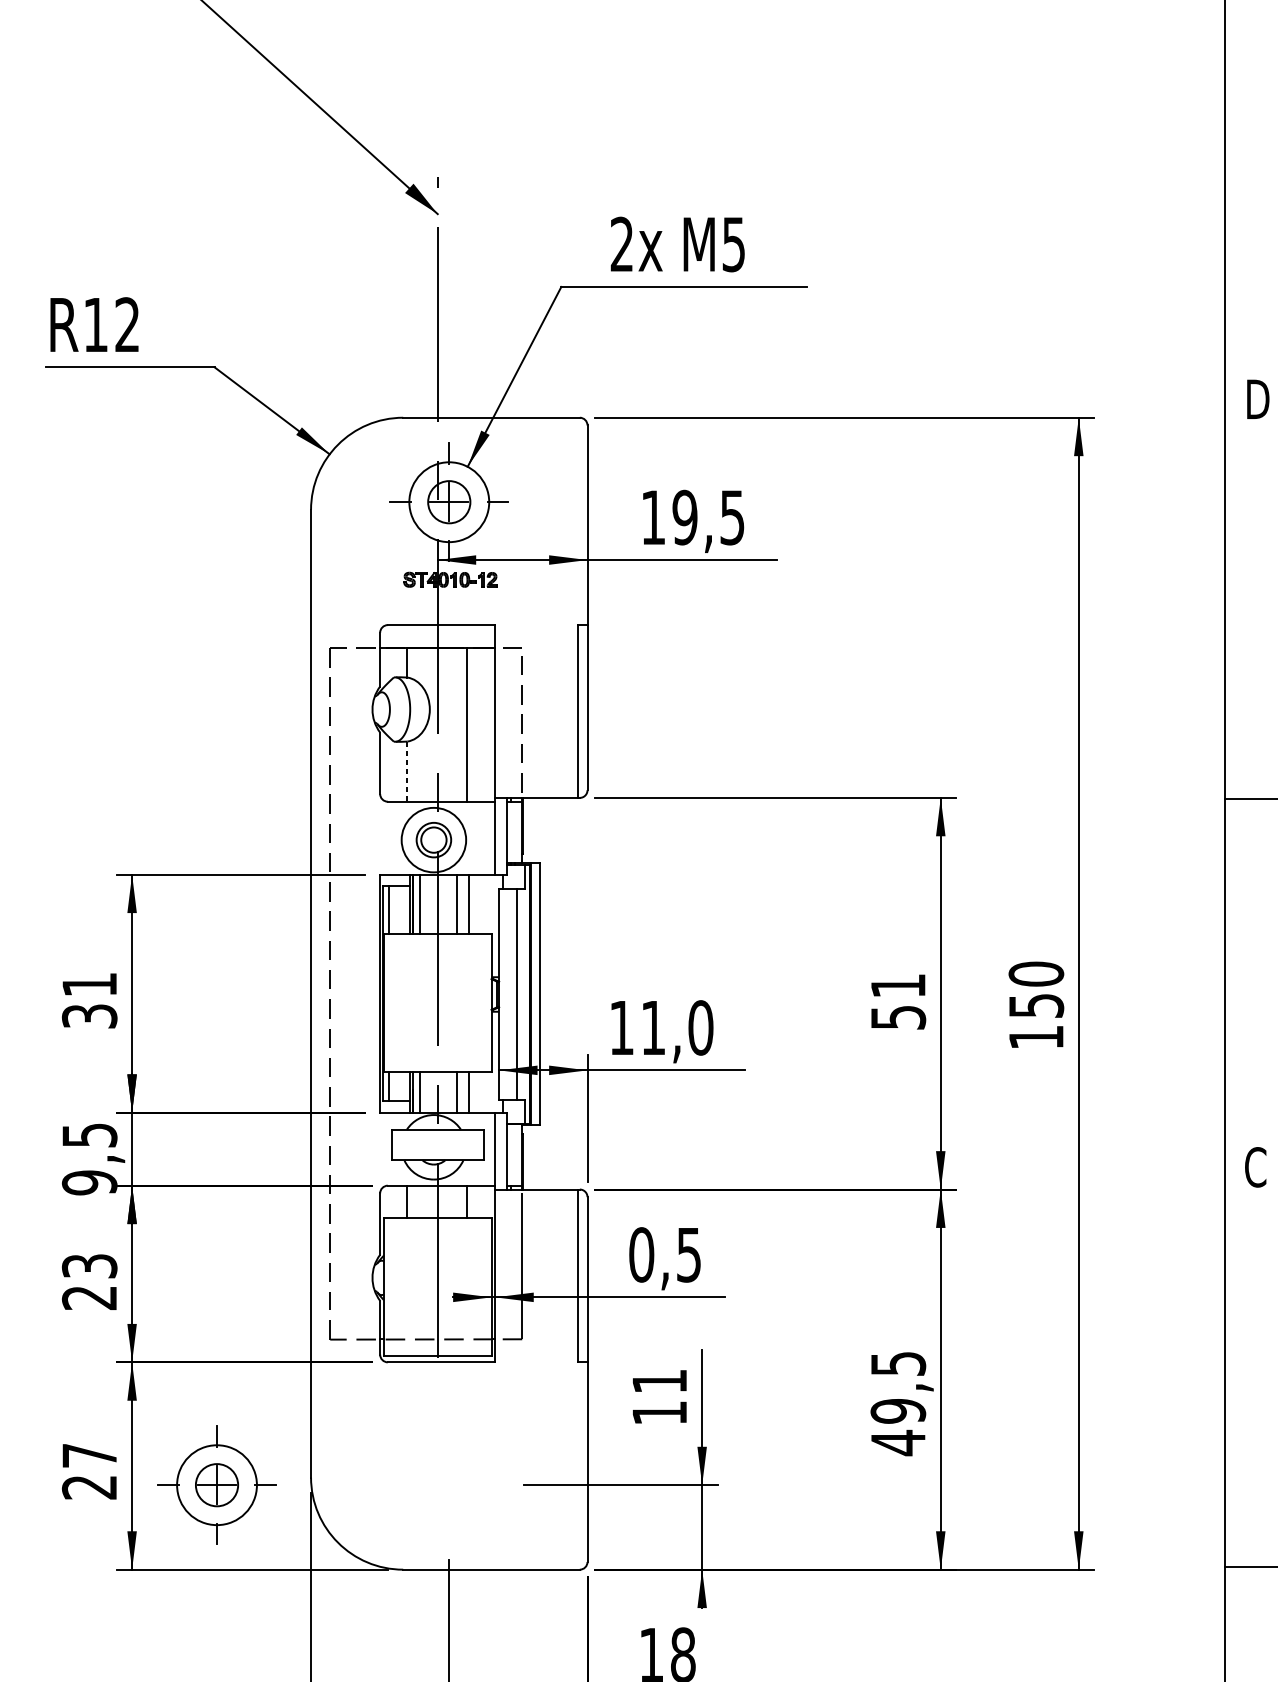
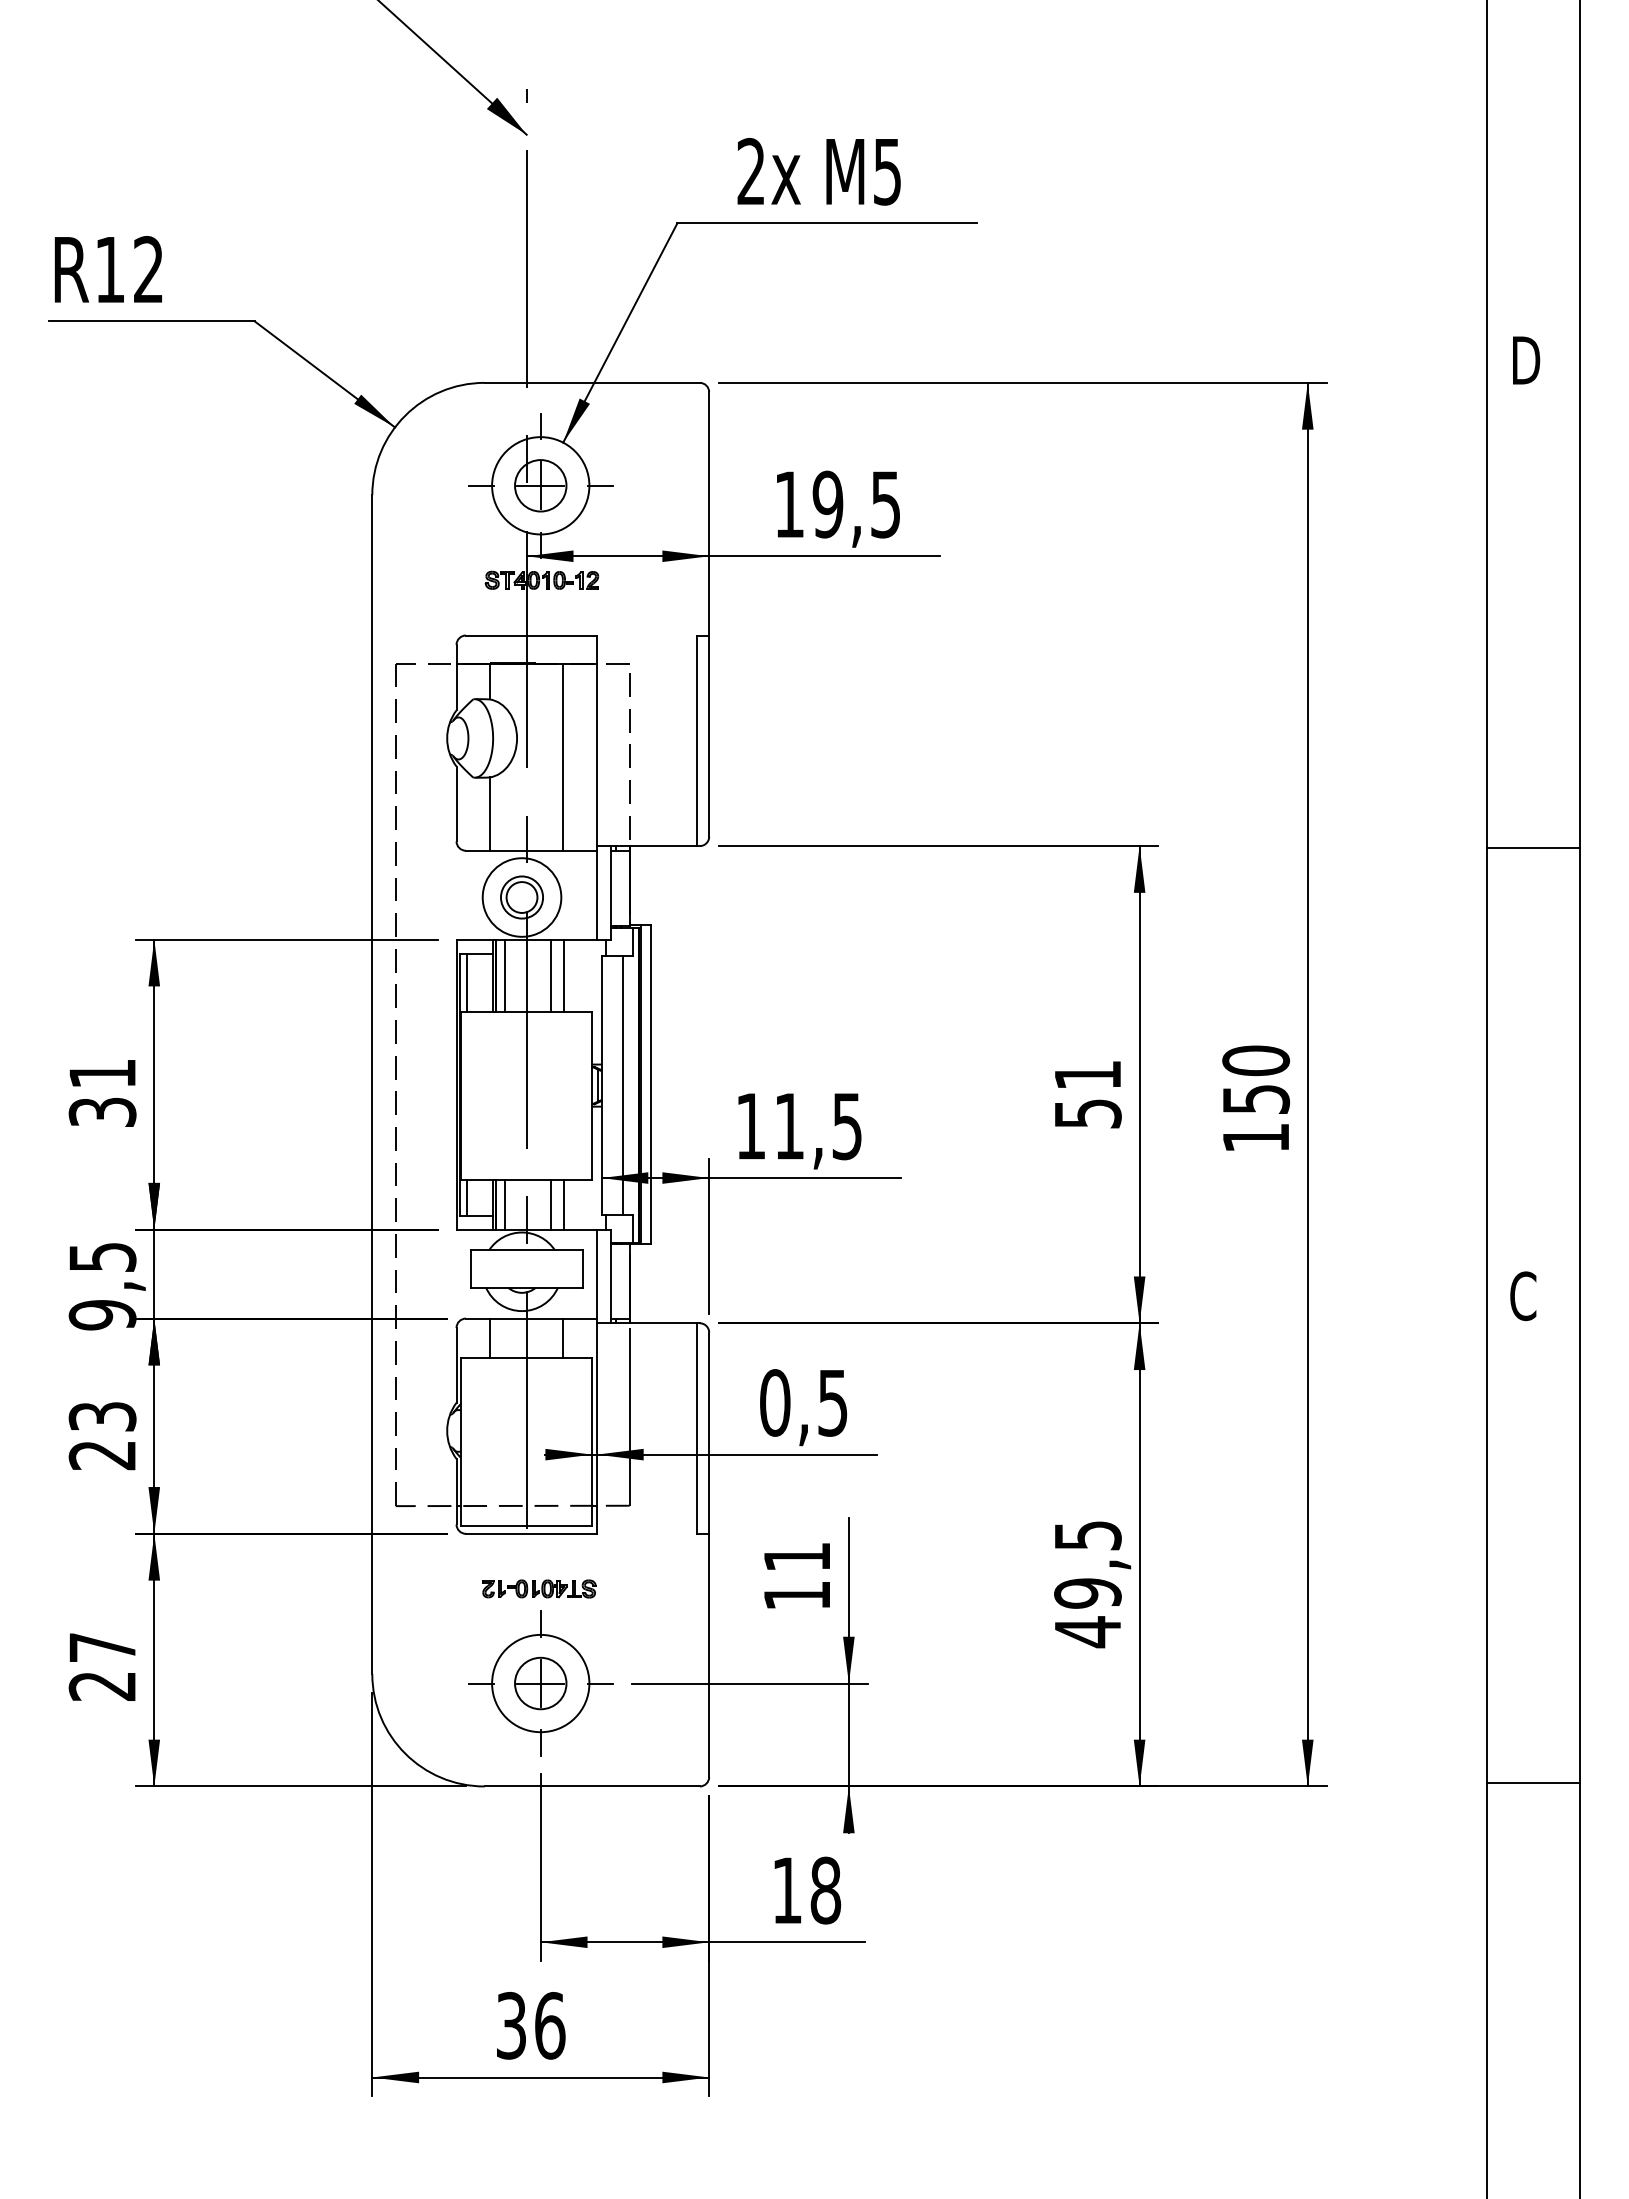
line: (407, 771) -> (489, 814), dashed -> solid
text: (701, 1028) -> (847, 1126), 11,0 -> 11,5
part: (448, 1407) -> (539, 1588), added
part: (216, 1485) -> (540, 1683), moved

